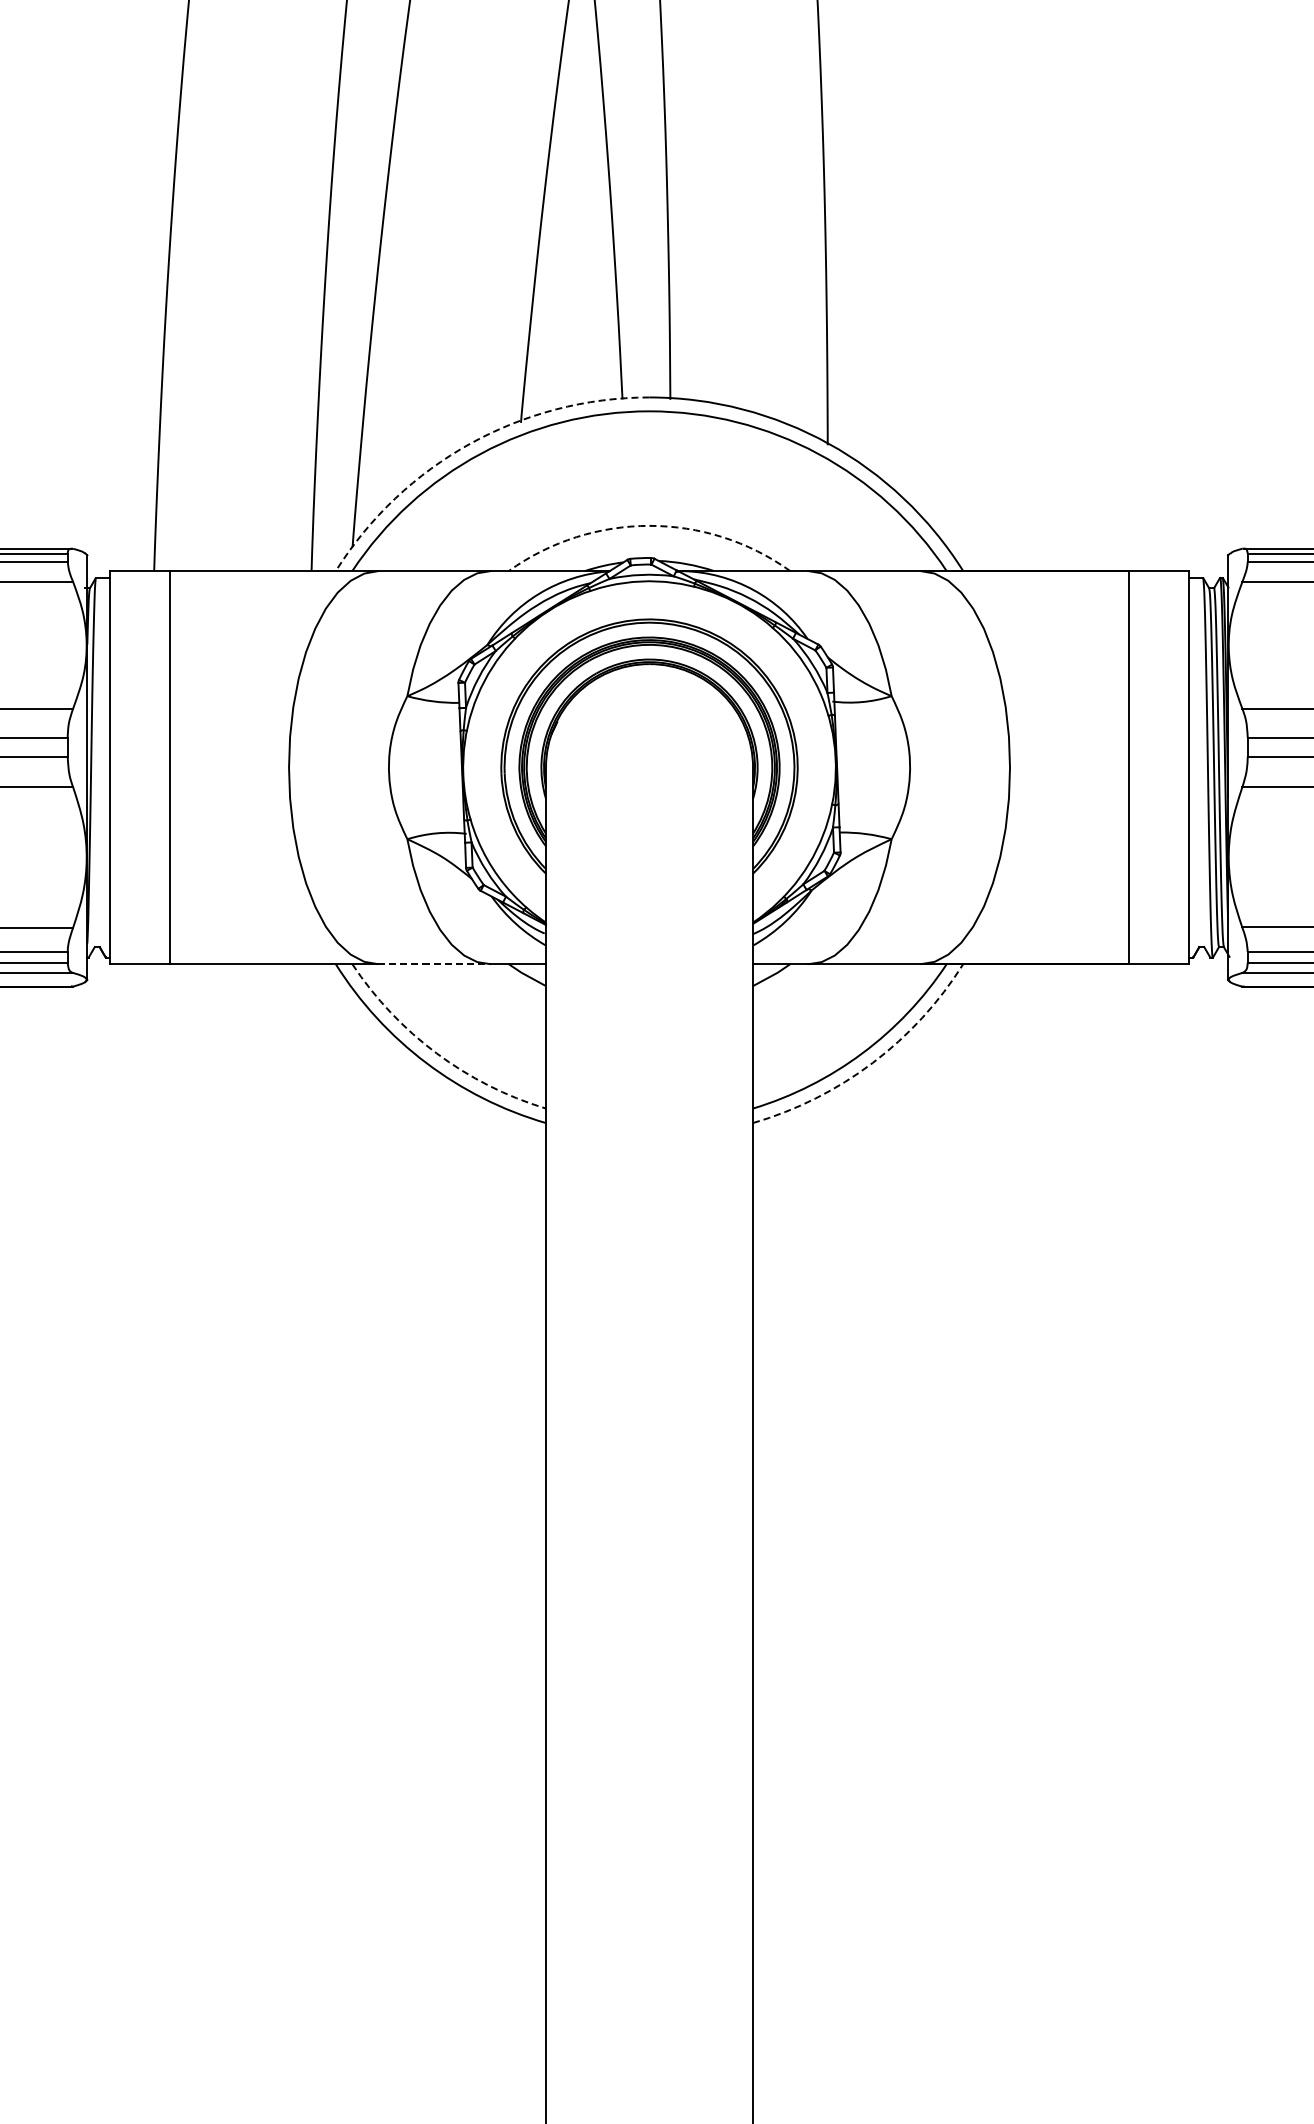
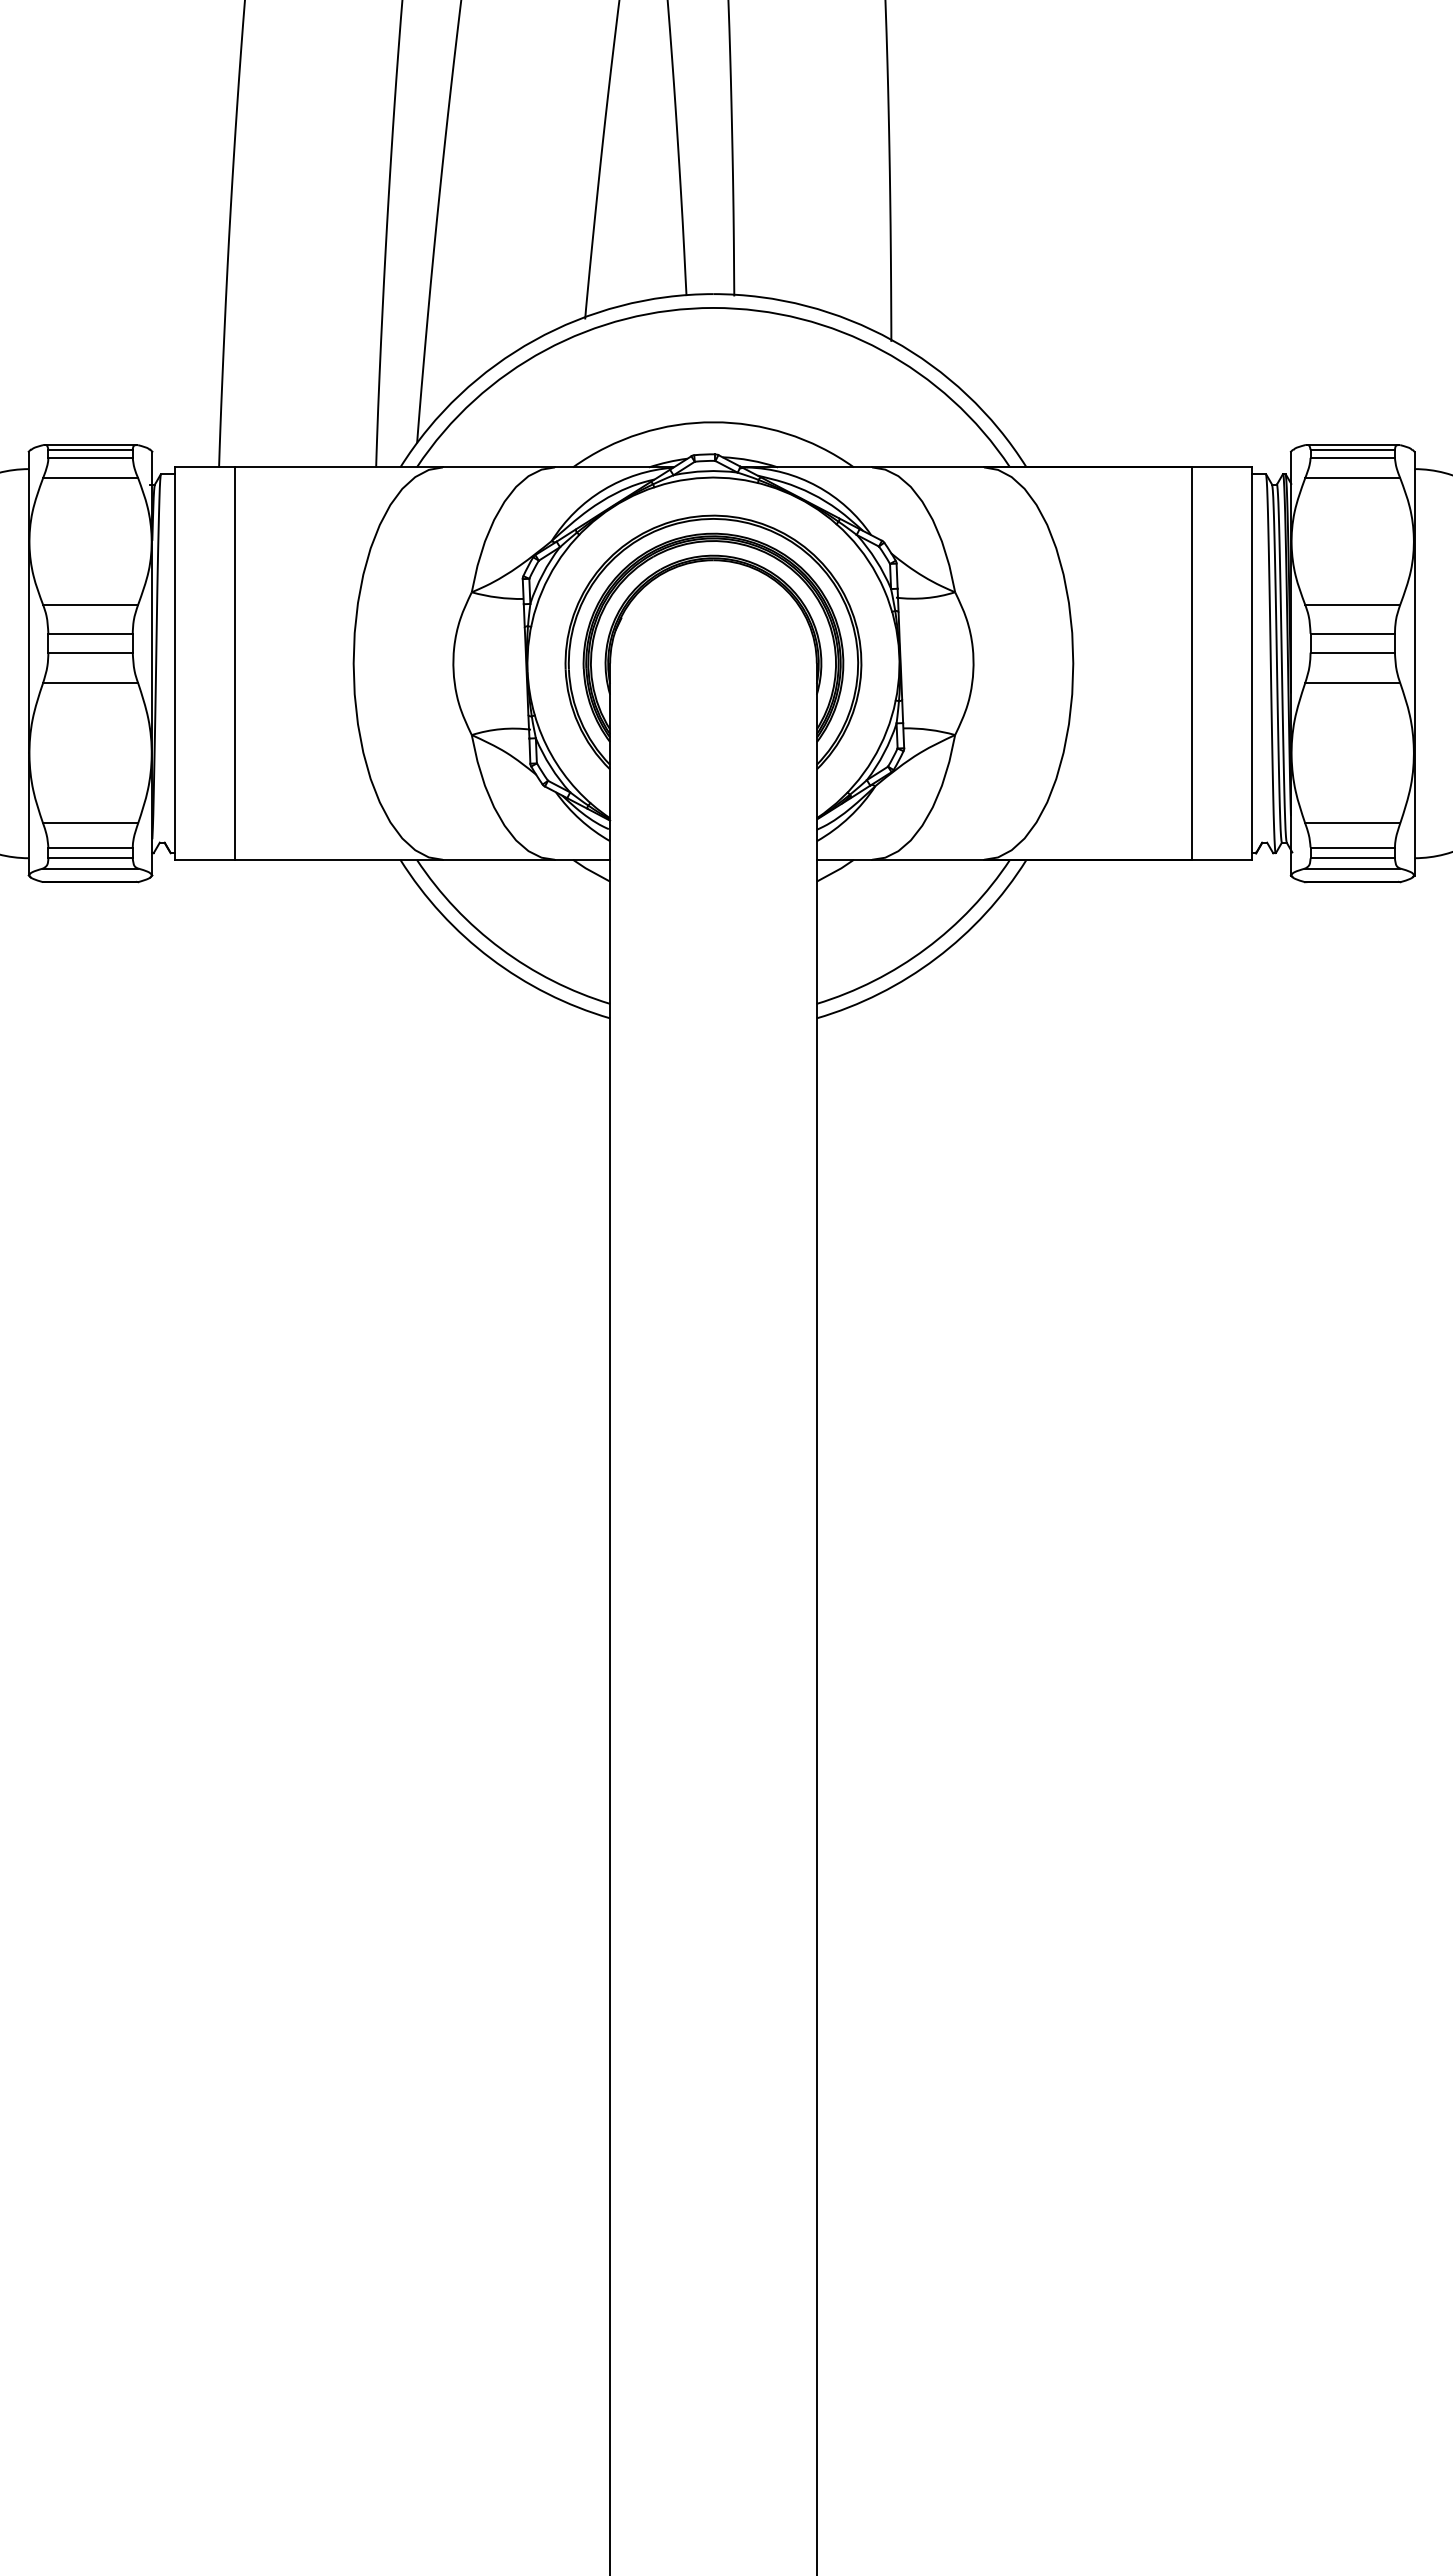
arc: (470, 443) -> (534, 340), dashed -> solid
arc: (649, 526) -> (713, 422), dashed -> solid
line: (435, 963) -> (499, 859), dashed -> solid
arc: (436, 1053) -> (500, 948), dashed -> solid
arc: (872, 1063) -> (936, 958), dashed -> solid

